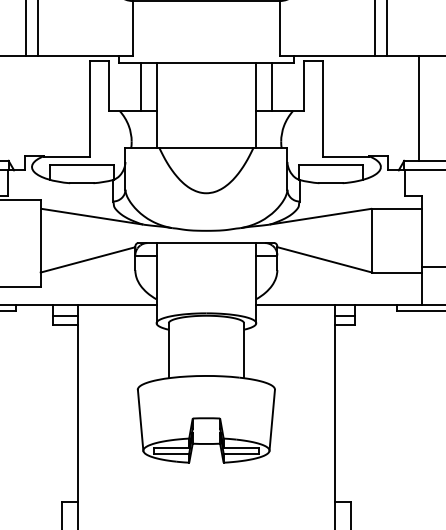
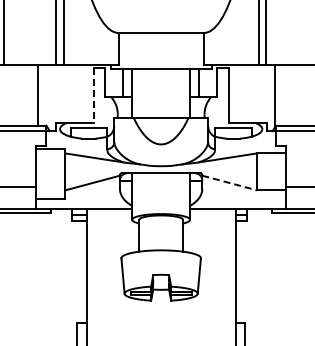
line: (419, 107) -> (274, 94), moved
line: (89, 108) -> (93, 95), solid -> dashed
line: (325, 260) -> (230, 183), solid -> dashed

